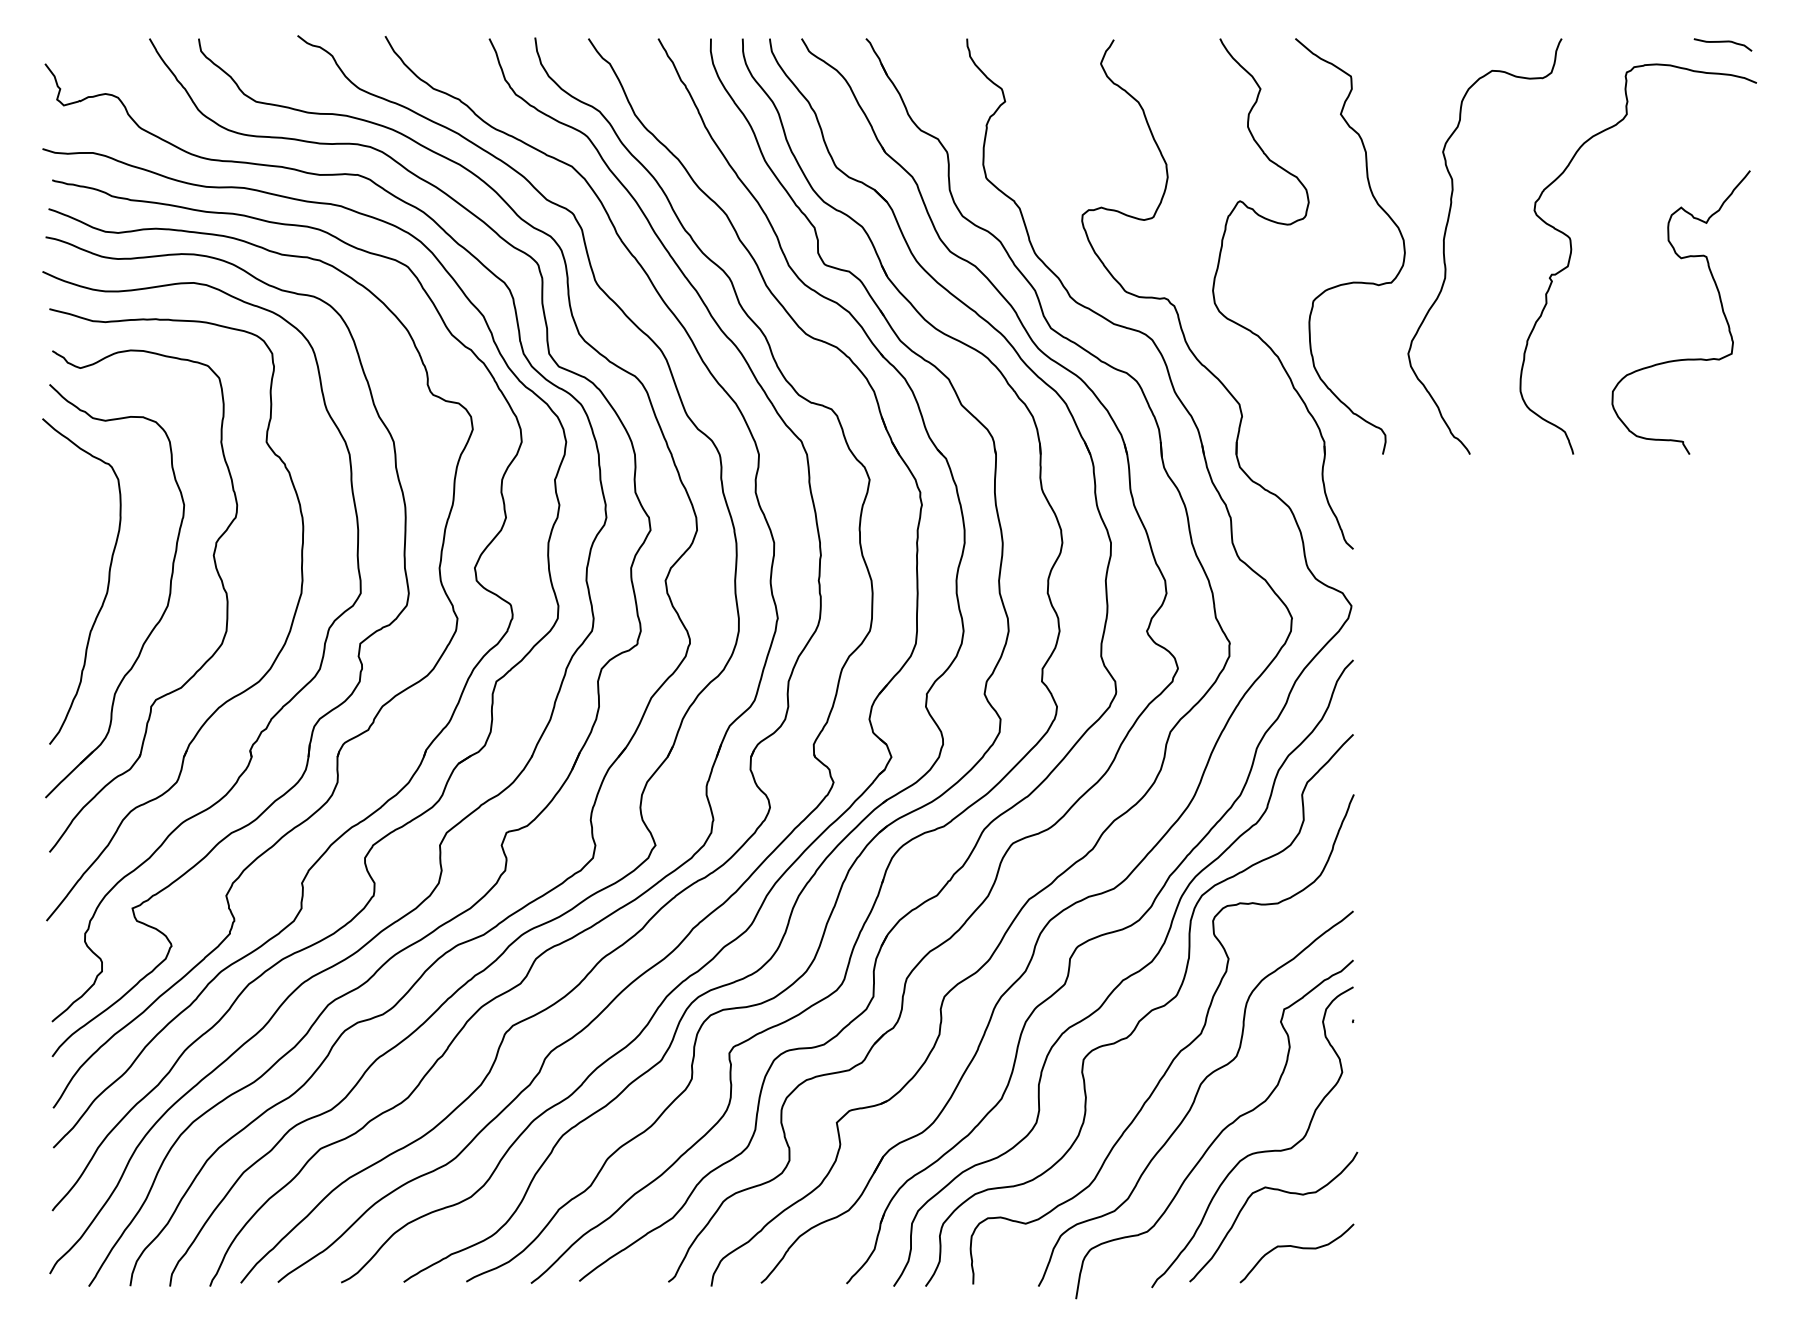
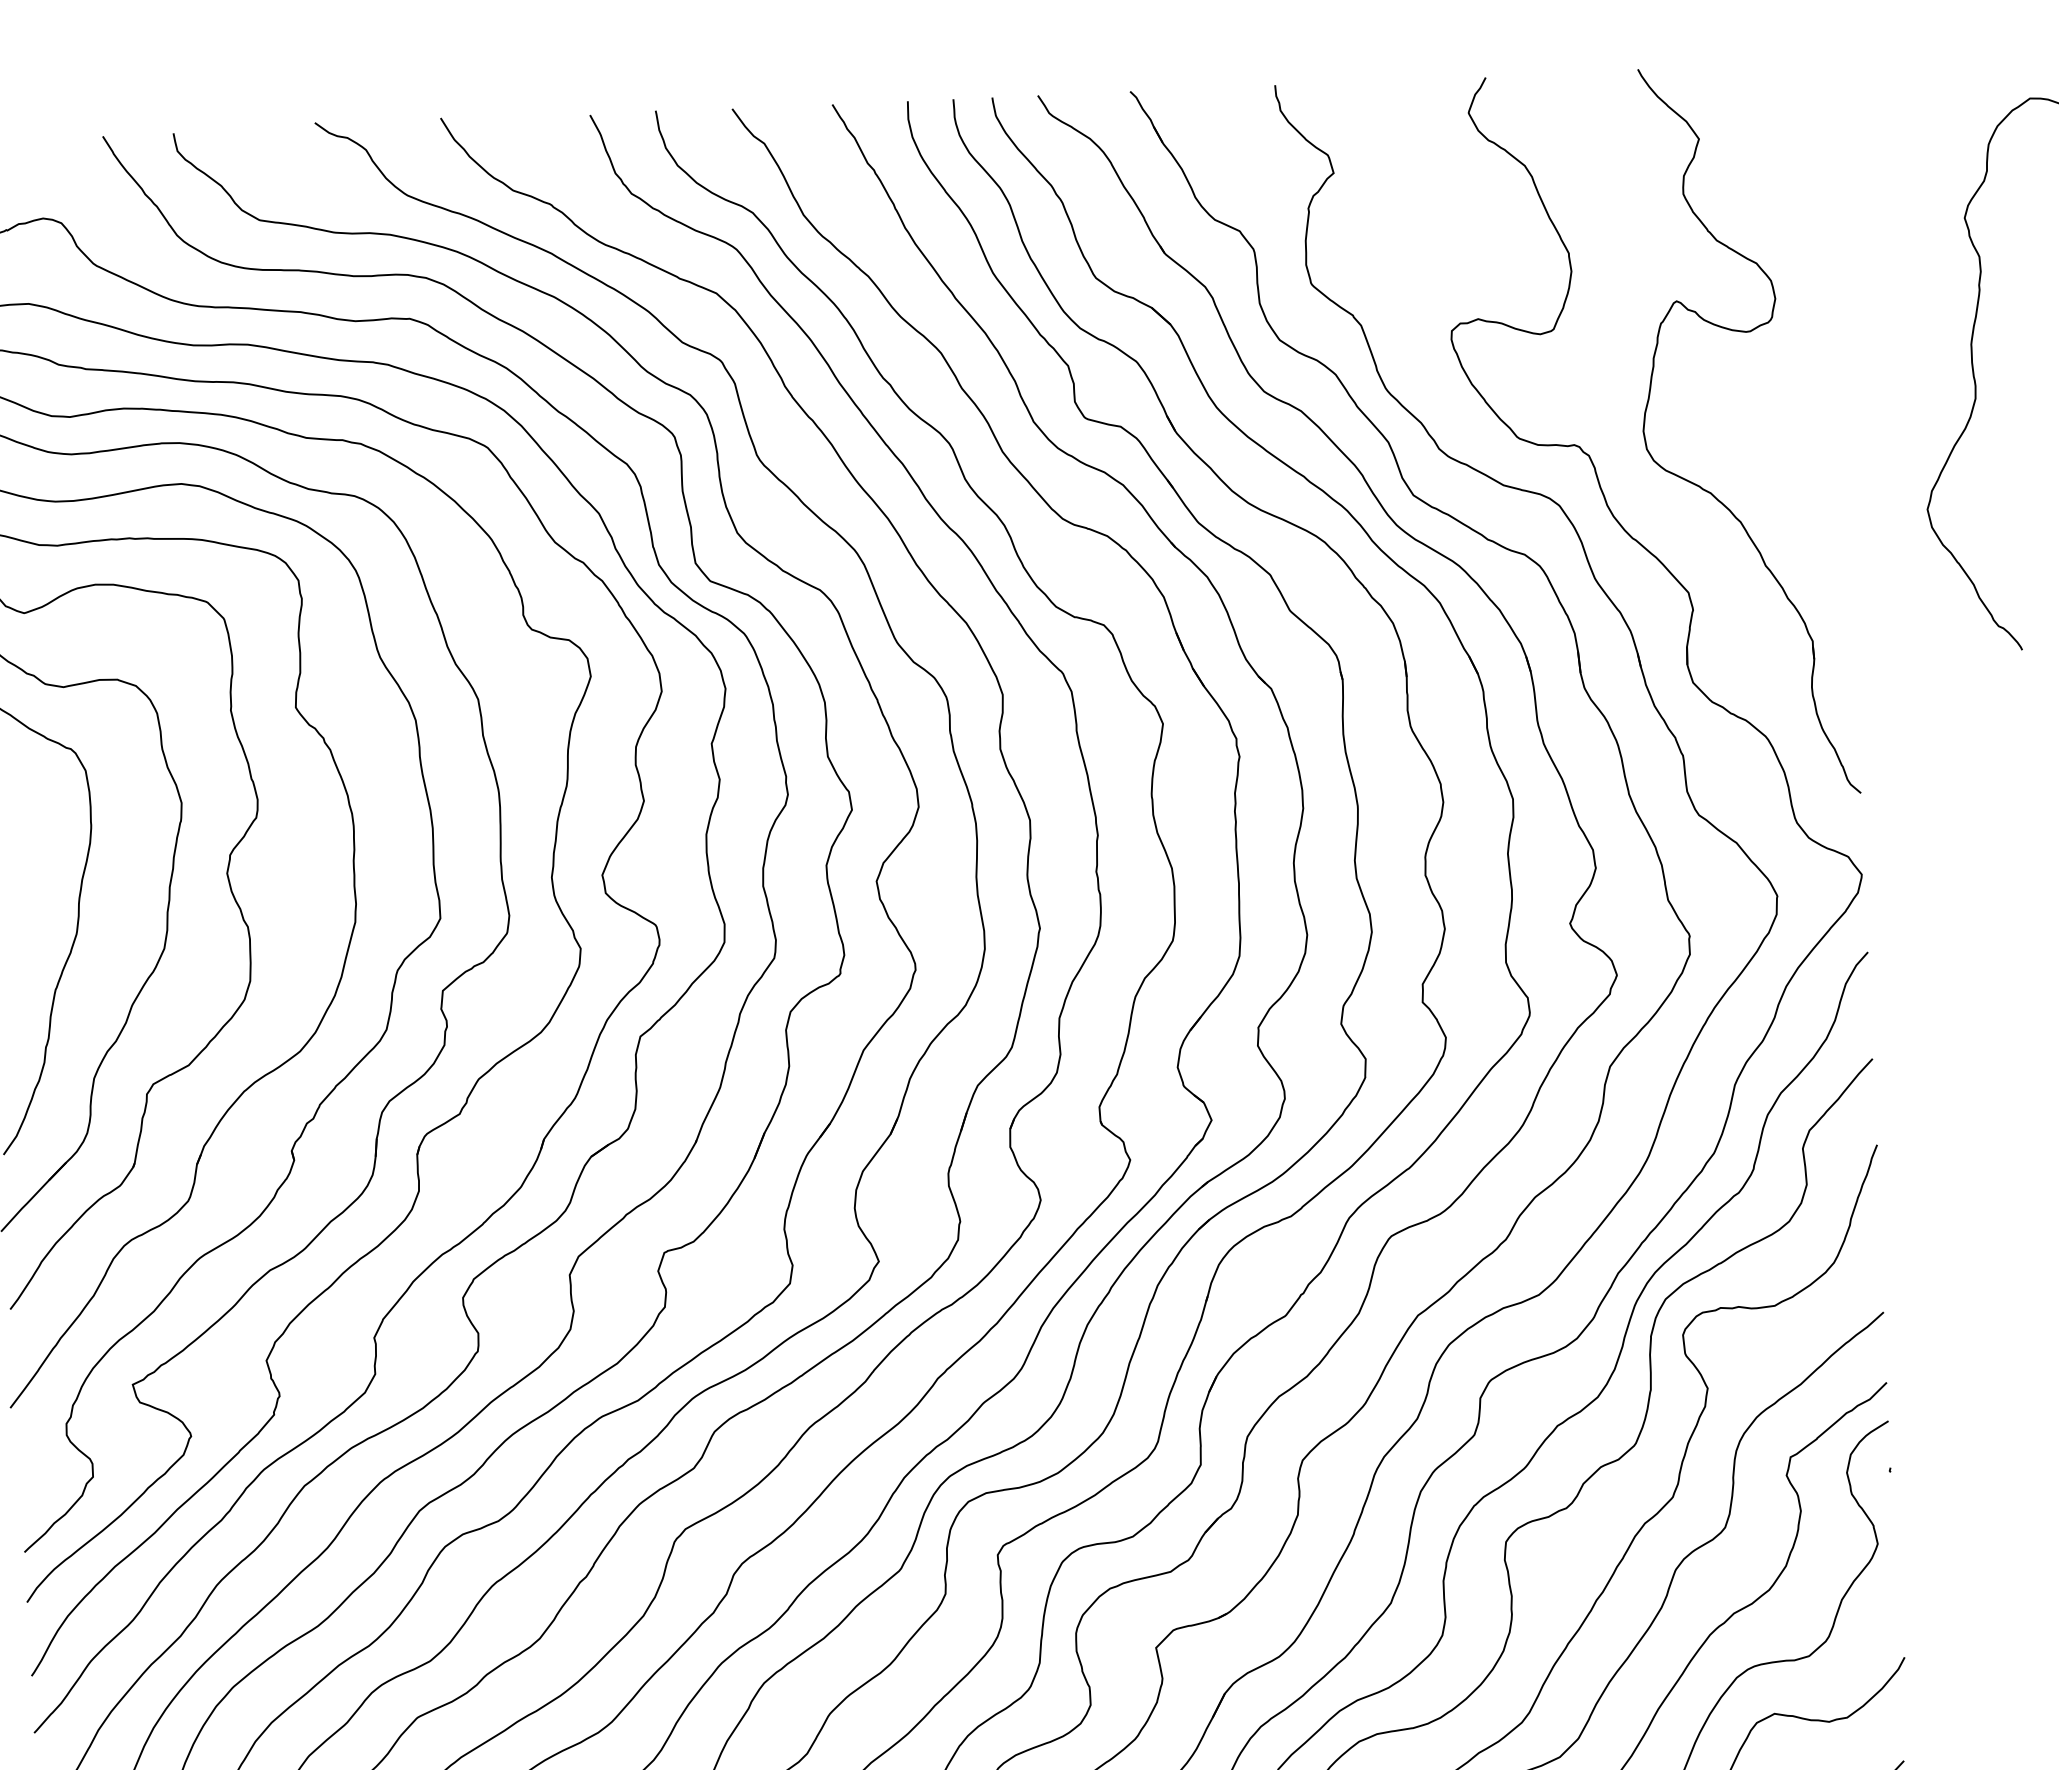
curve: (1352, 281) -> (1842, 409), removed

